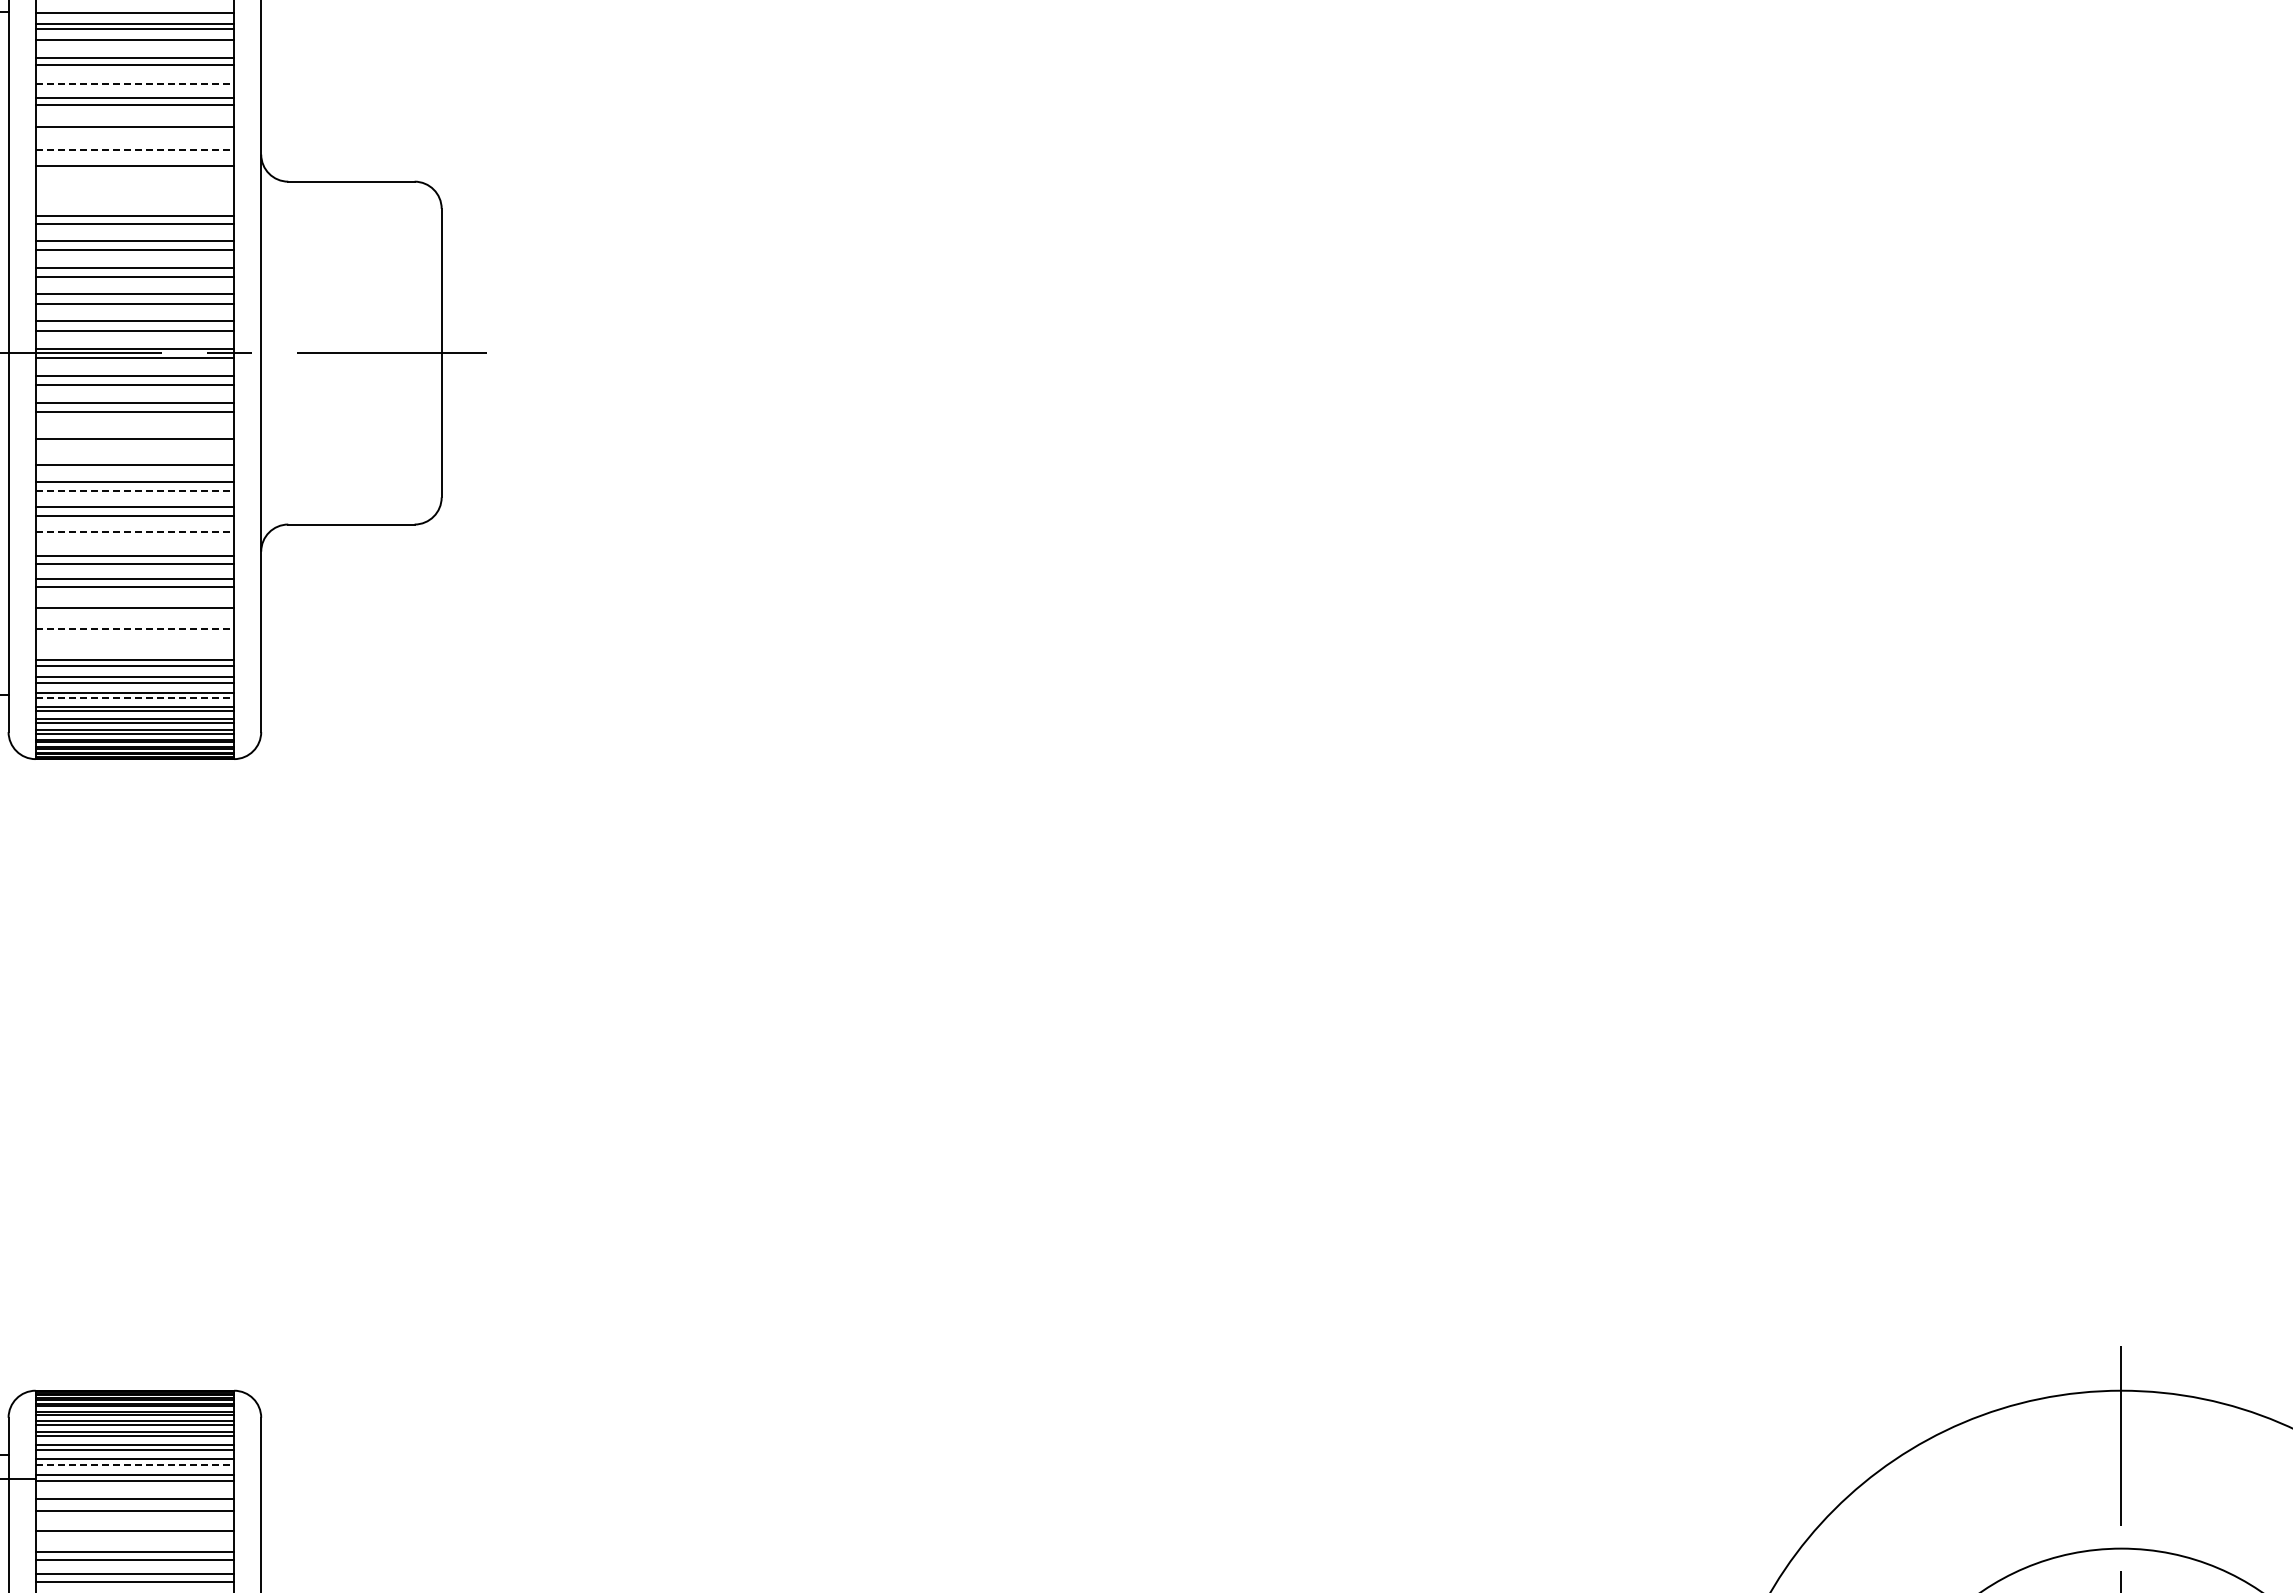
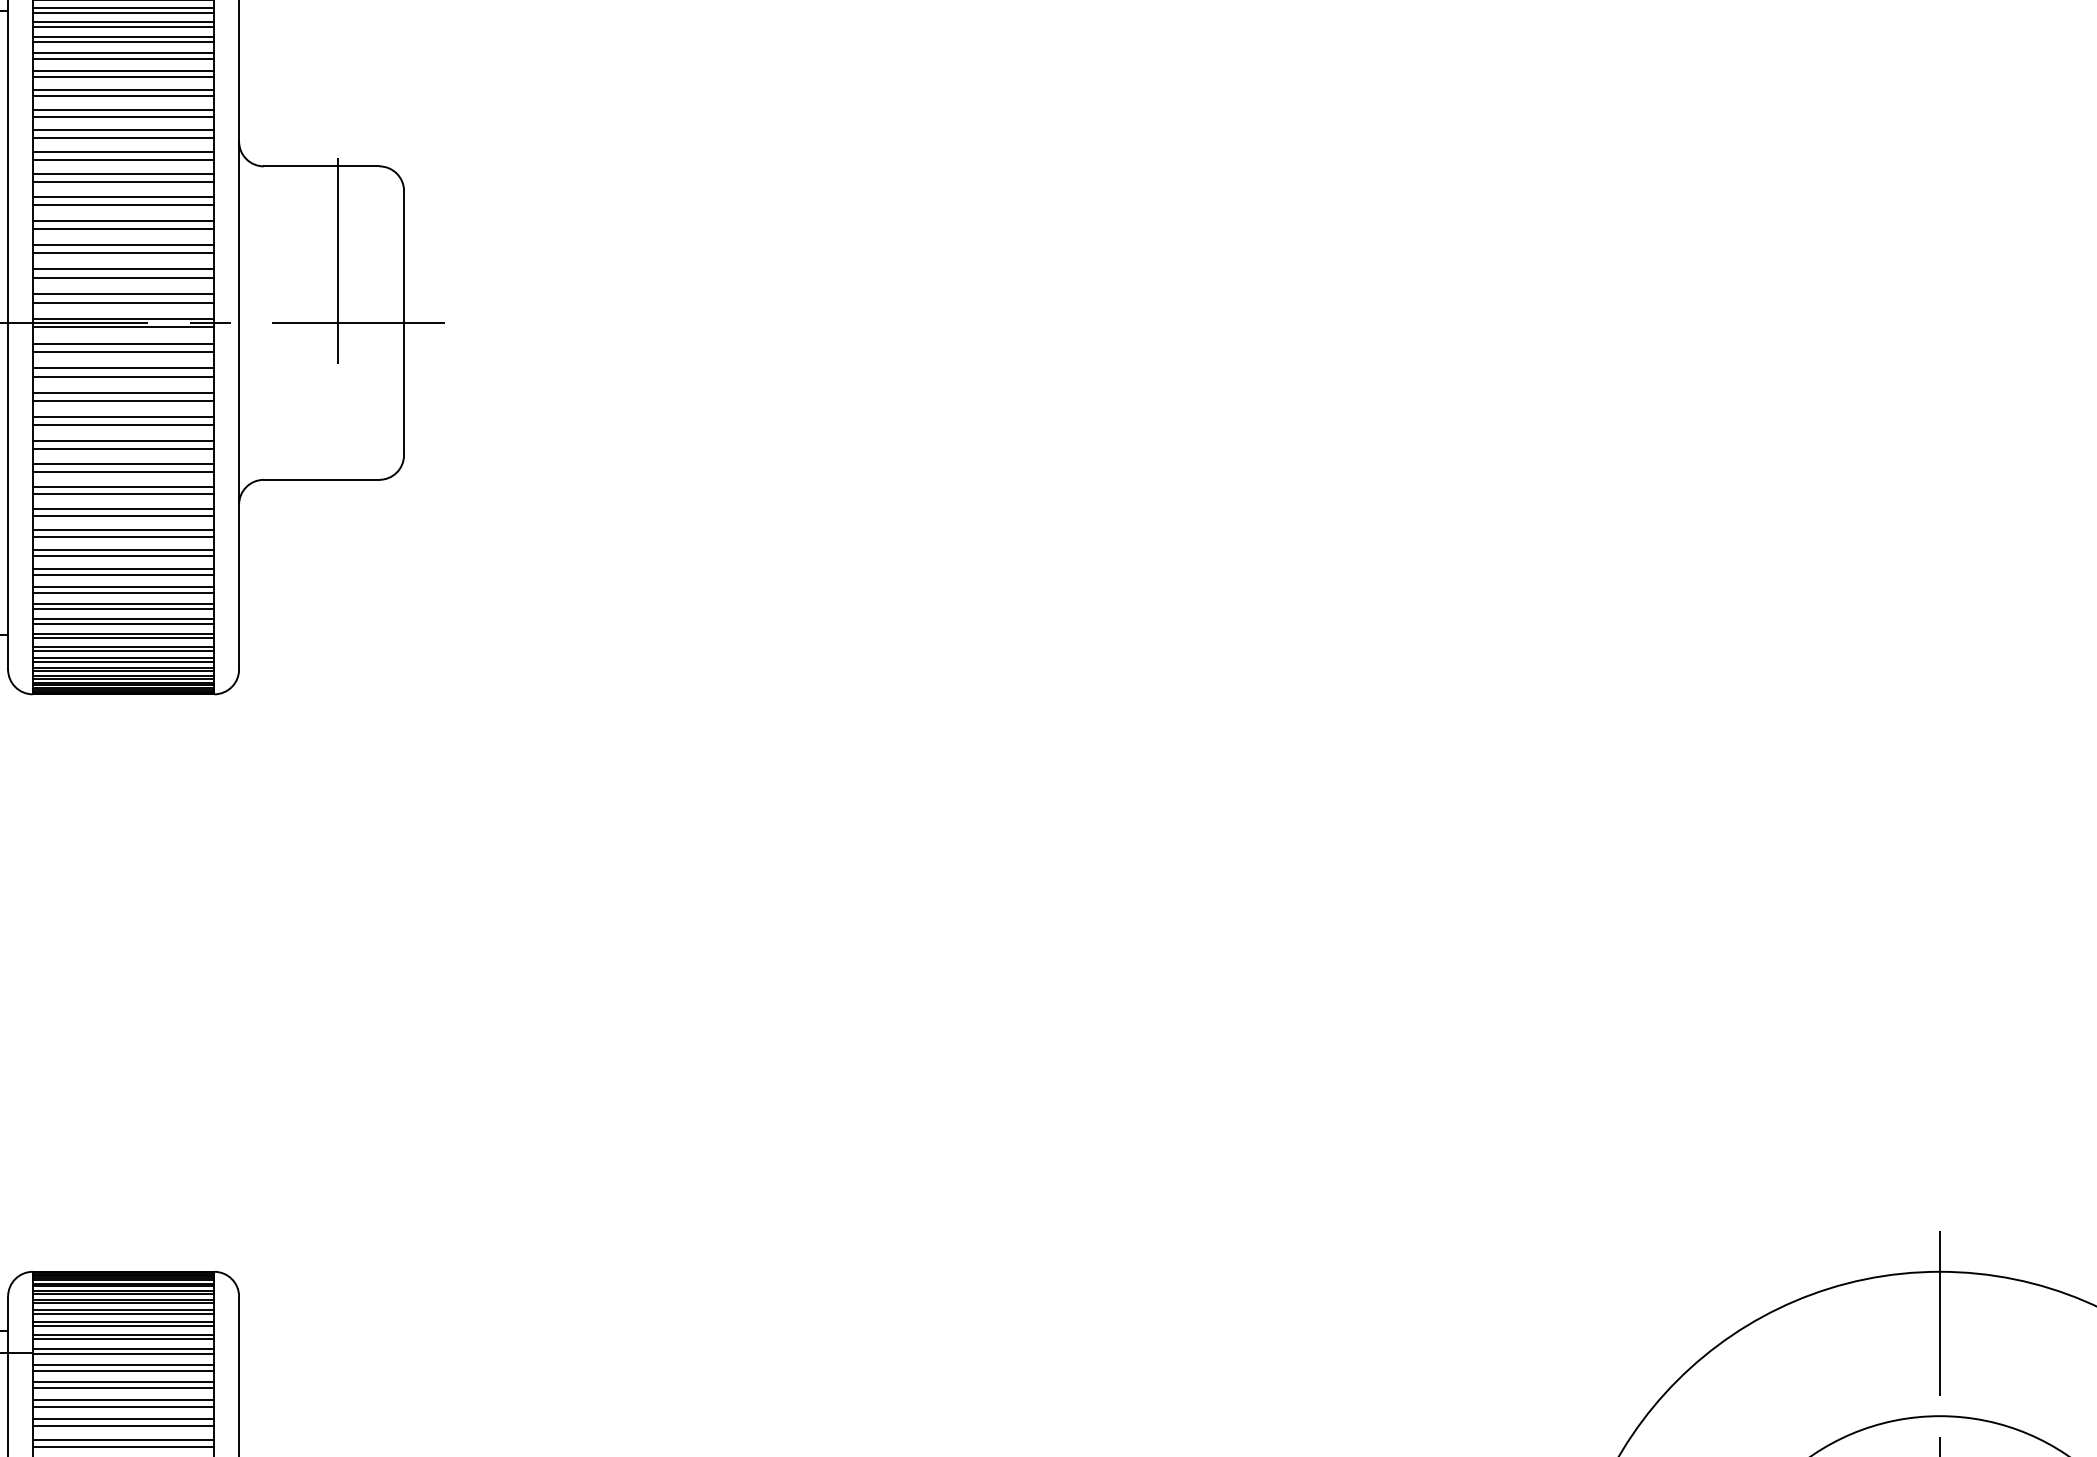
line: (134, 8) -> (123, 8), added
line: (134, 46) -> (123, 42), added
line: (134, 77) -> (123, 71), added
line: (135, 84) -> (124, 77), dashed -> solid
line: (134, 119) -> (123, 109), added
line: (134, 142) -> (123, 130), added
line: (135, 150) -> (124, 137), dashed -> solid
line: (134, 174) -> (123, 159), added
line: (134, 190) -> (123, 174), added
line: (134, 198) -> (123, 181), added
line: (369, 274) -> (338, 251), added
line: (134, 429) -> (123, 392), added
line: (134, 455) -> (123, 416), added
line: (135, 490) -> (124, 448), dashed -> solid
line: (135, 532) -> (124, 487), dashed -> solid
line: (134, 540) -> (123, 494), added
line: (134, 601) -> (123, 550), added
line: (134, 621) -> (123, 568), added
line: (135, 628) -> (124, 574), dashed -> solid
line: (134, 641) -> (123, 586), added
line: (134, 648) -> (123, 593), added
line: (135, 697) -> (124, 637), dashed -> solid
line: (135, 1464) -> (124, 1339), dashed -> solid
line: (134, 1492) -> (123, 1364), added
line: (134, 1517) -> (123, 1387), added
line: (134, 1538) -> (123, 1406), added

